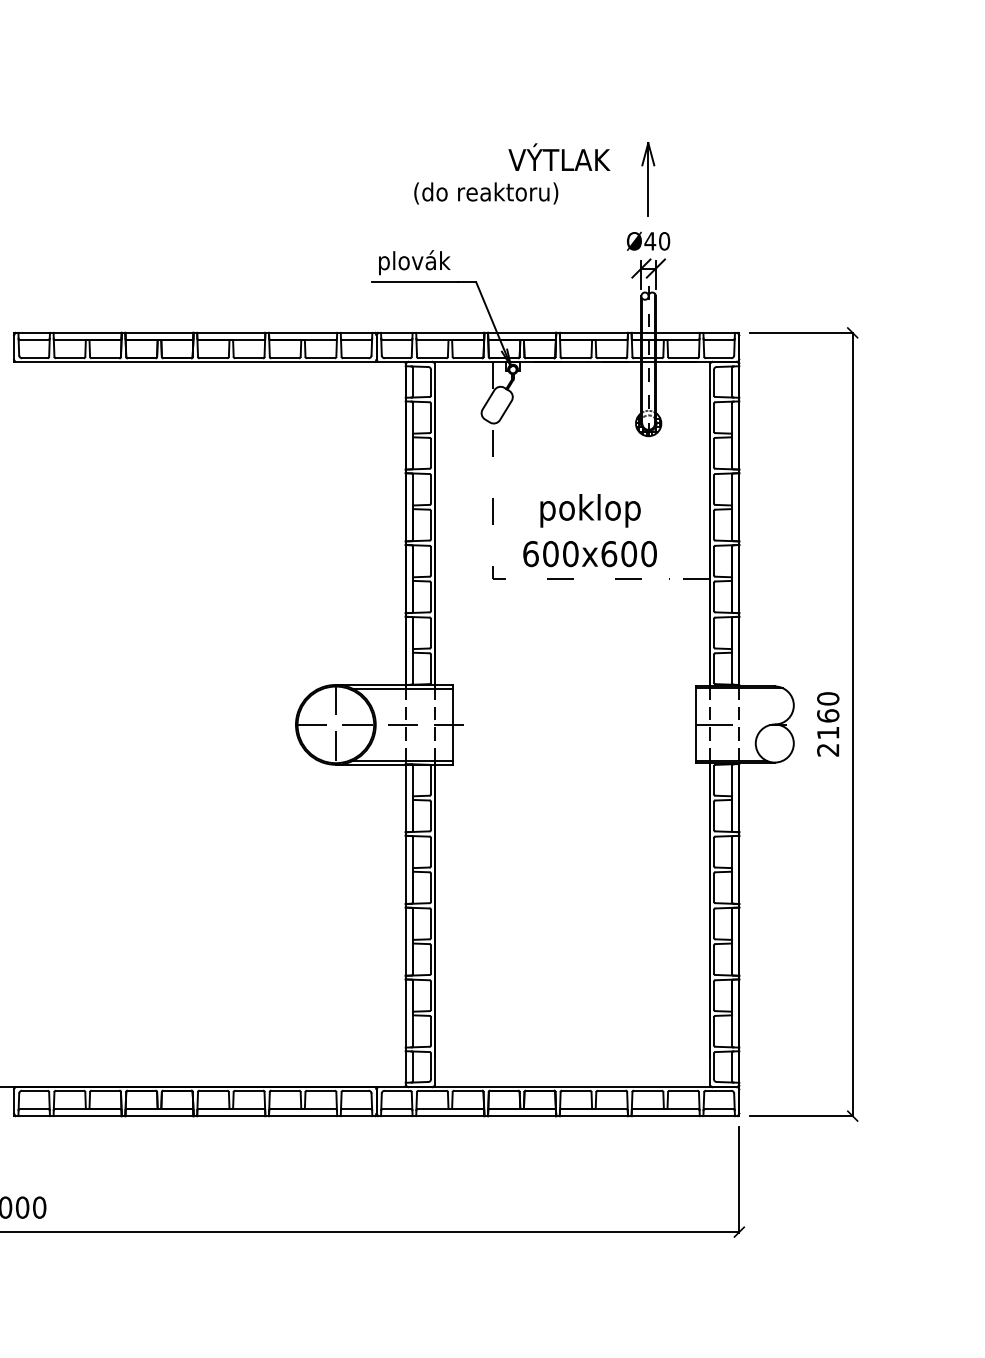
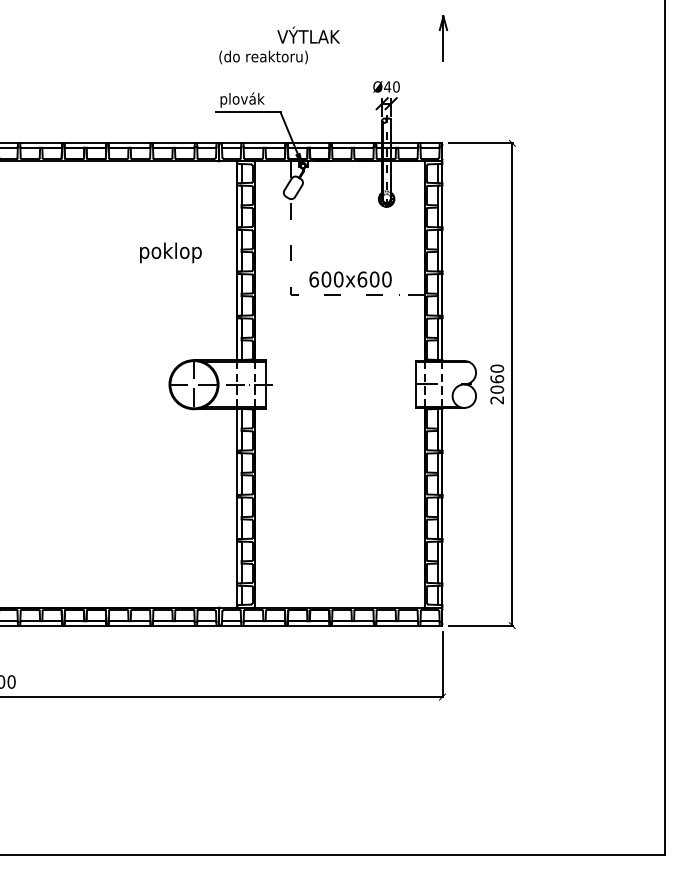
text: (511, 174) -> (279, 45), moved
part: (648, 178) -> (443, 38), moved
text: (589, 510) -> (170, 252), moved
text: (828, 732) -> (497, 389), 2160 -> 2060

